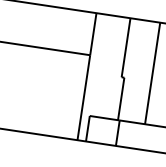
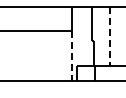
line: (152, 73) -> (109, 36), solid -> dashed
line: (84, 98) -> (72, 56), solid -> dashed

